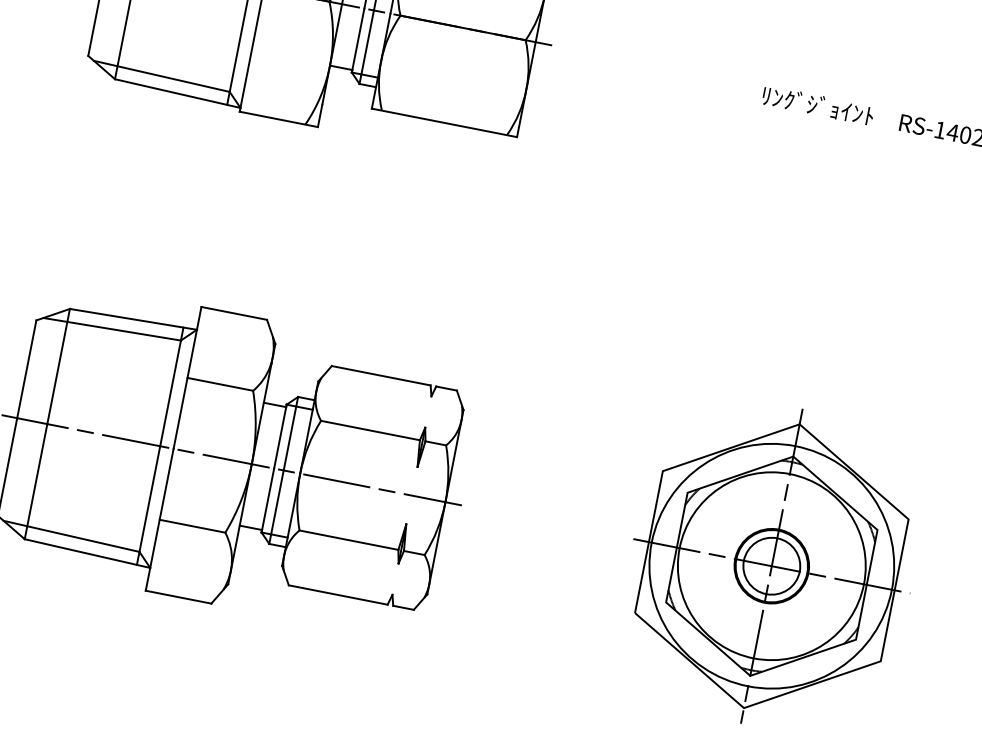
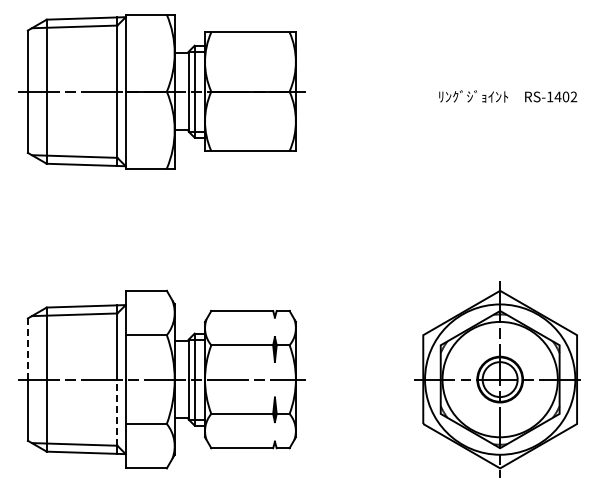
line: (25, 369) -> (27, 349), solid -> dashed
line: (150, 498) -> (117, 412), solid -> dashed

